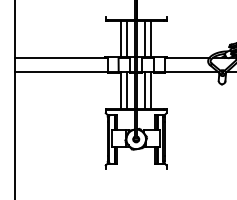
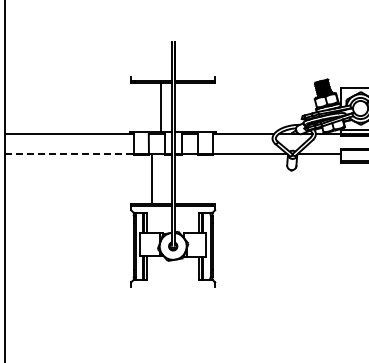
line: (121, 38) -> (152, 107), removed
line: (145, 38) -> (185, 107), removed
line: (151, 38) -> (194, 107), removed
line: (61, 72) -> (69, 153), solid -> dashed
line: (127, 90) -> (160, 178), removed
line: (145, 90) -> (185, 178), removed
line: (151, 90) -> (194, 178), removed

